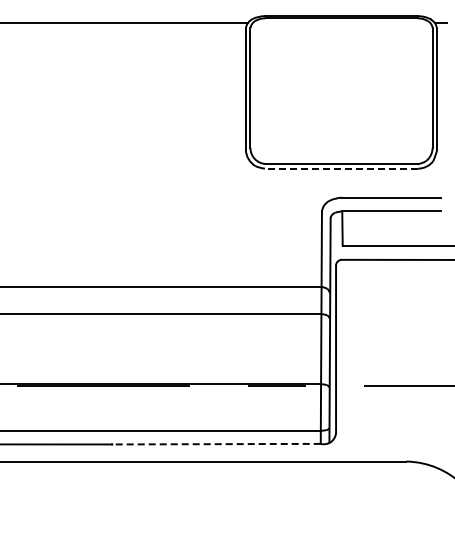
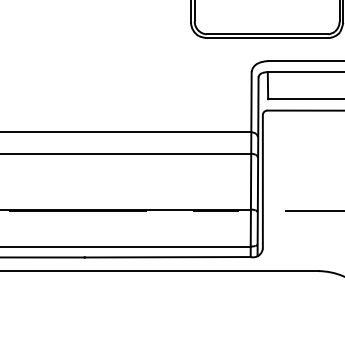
line: (341, 168) -> (267, 37), dashed -> solid
line: (215, 444) -> (166, 257), dashed -> solid

